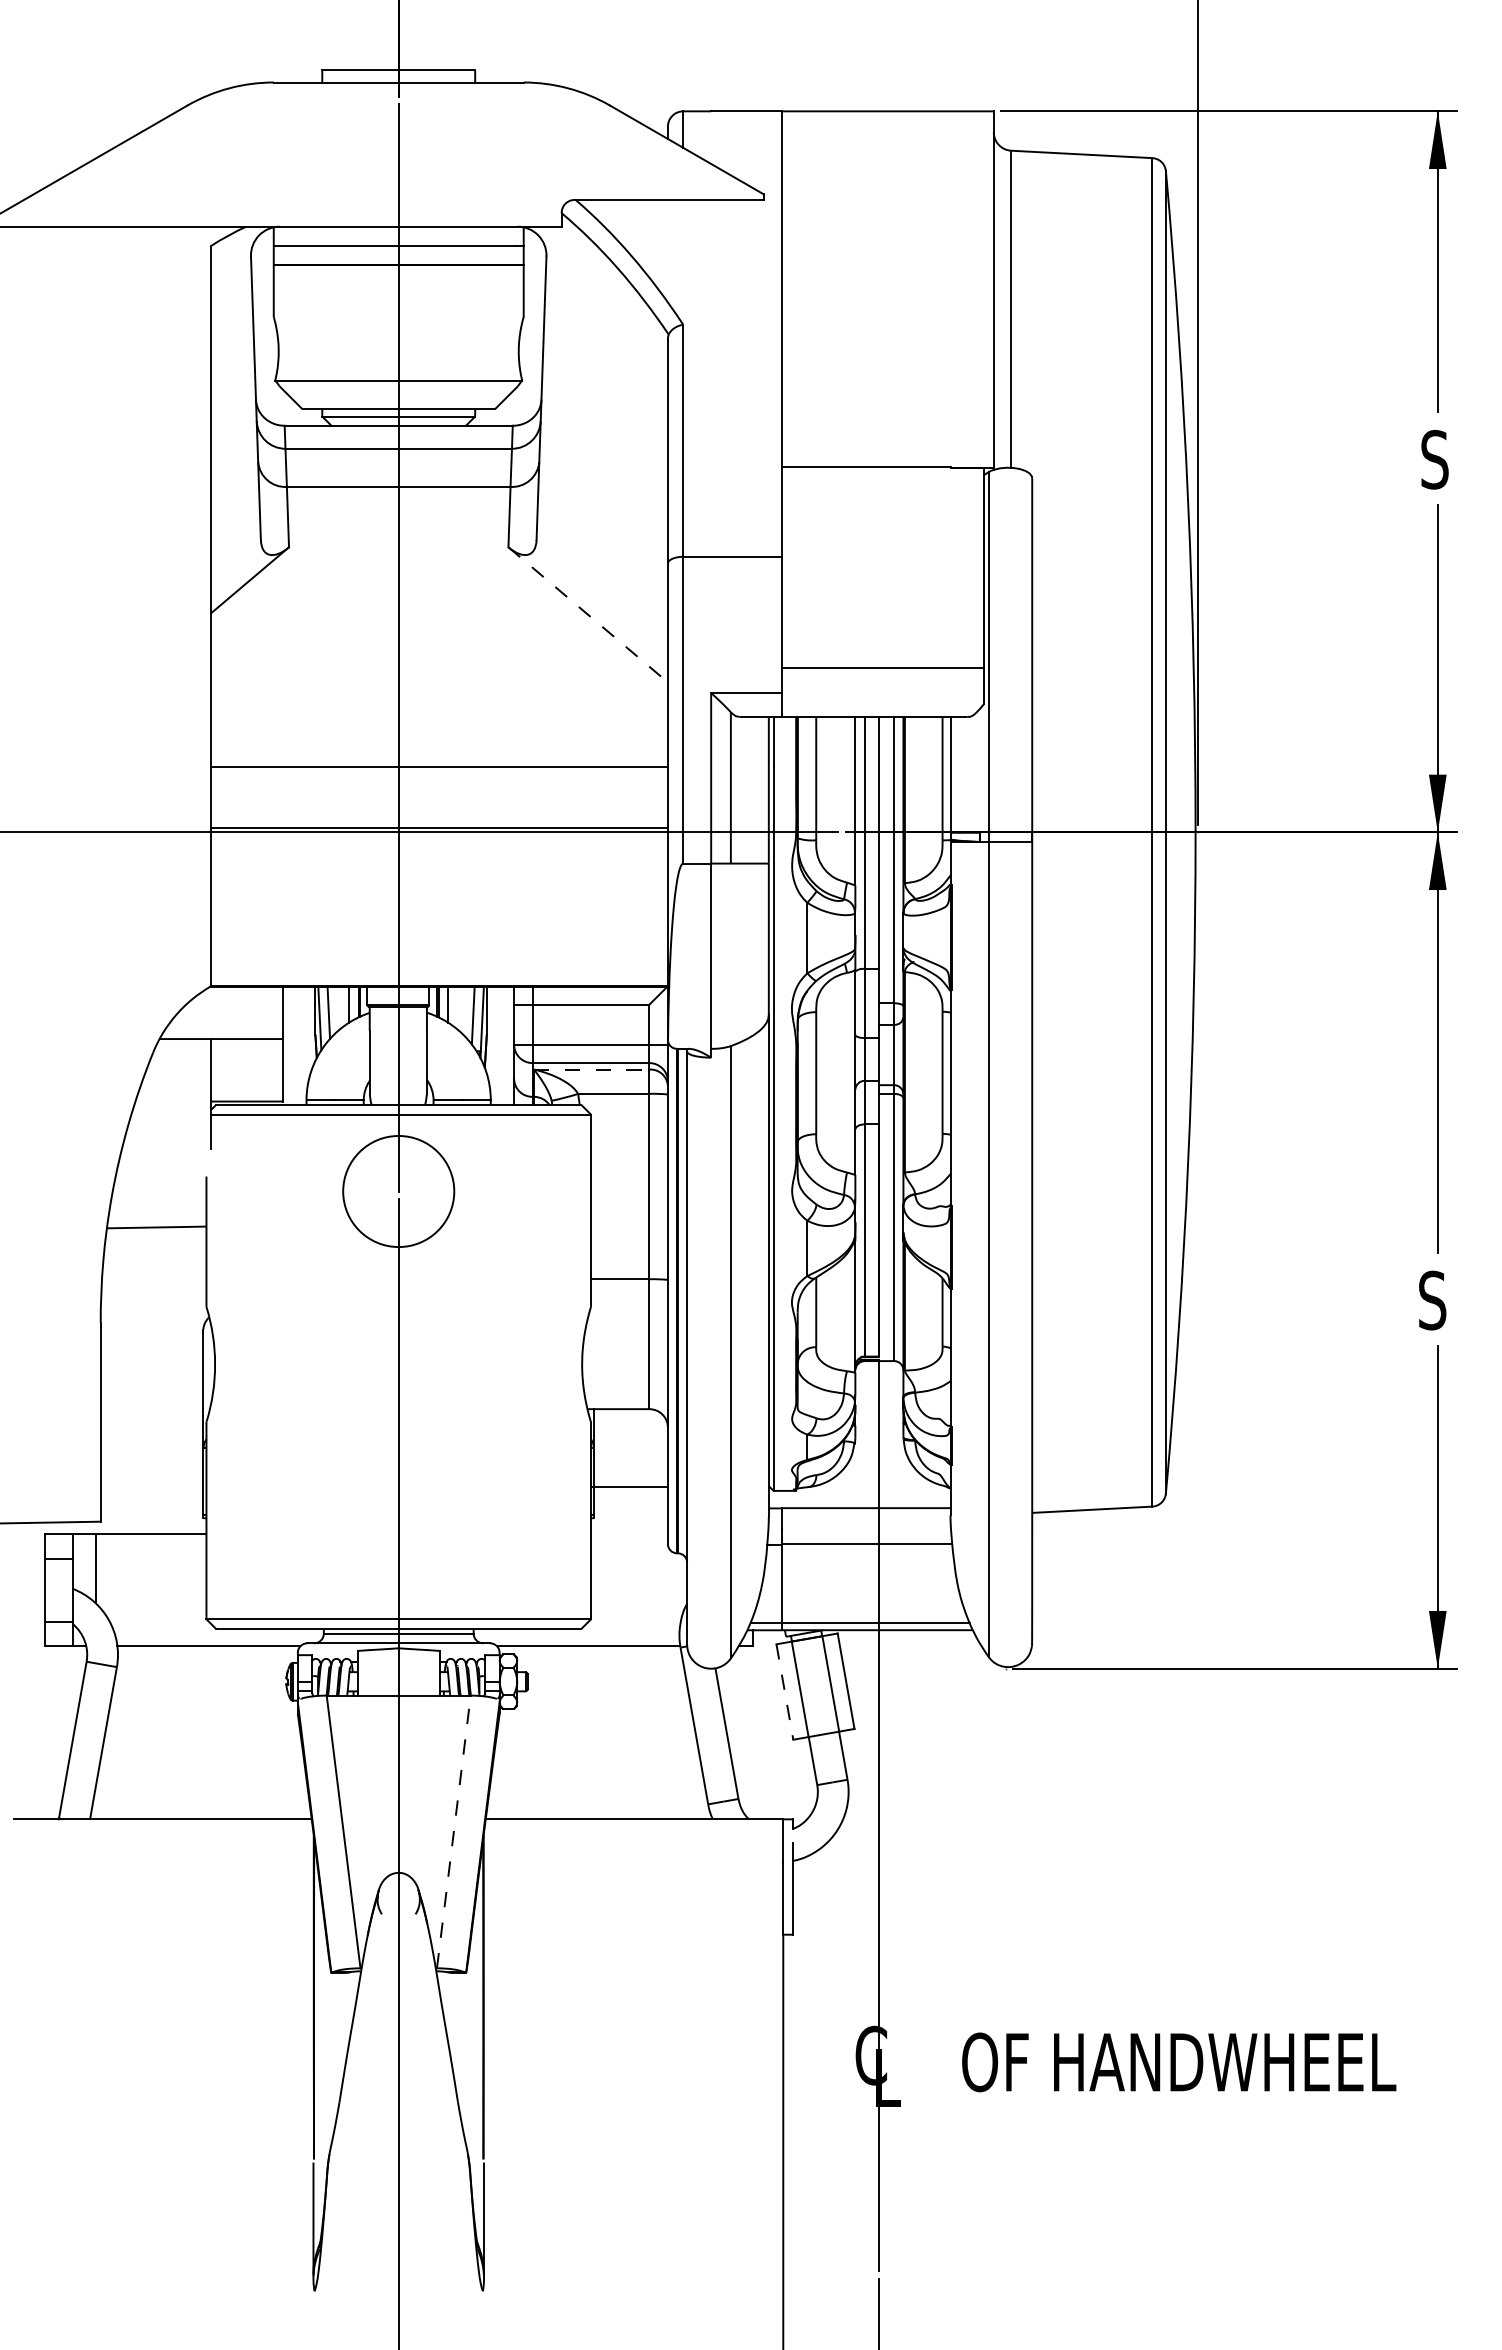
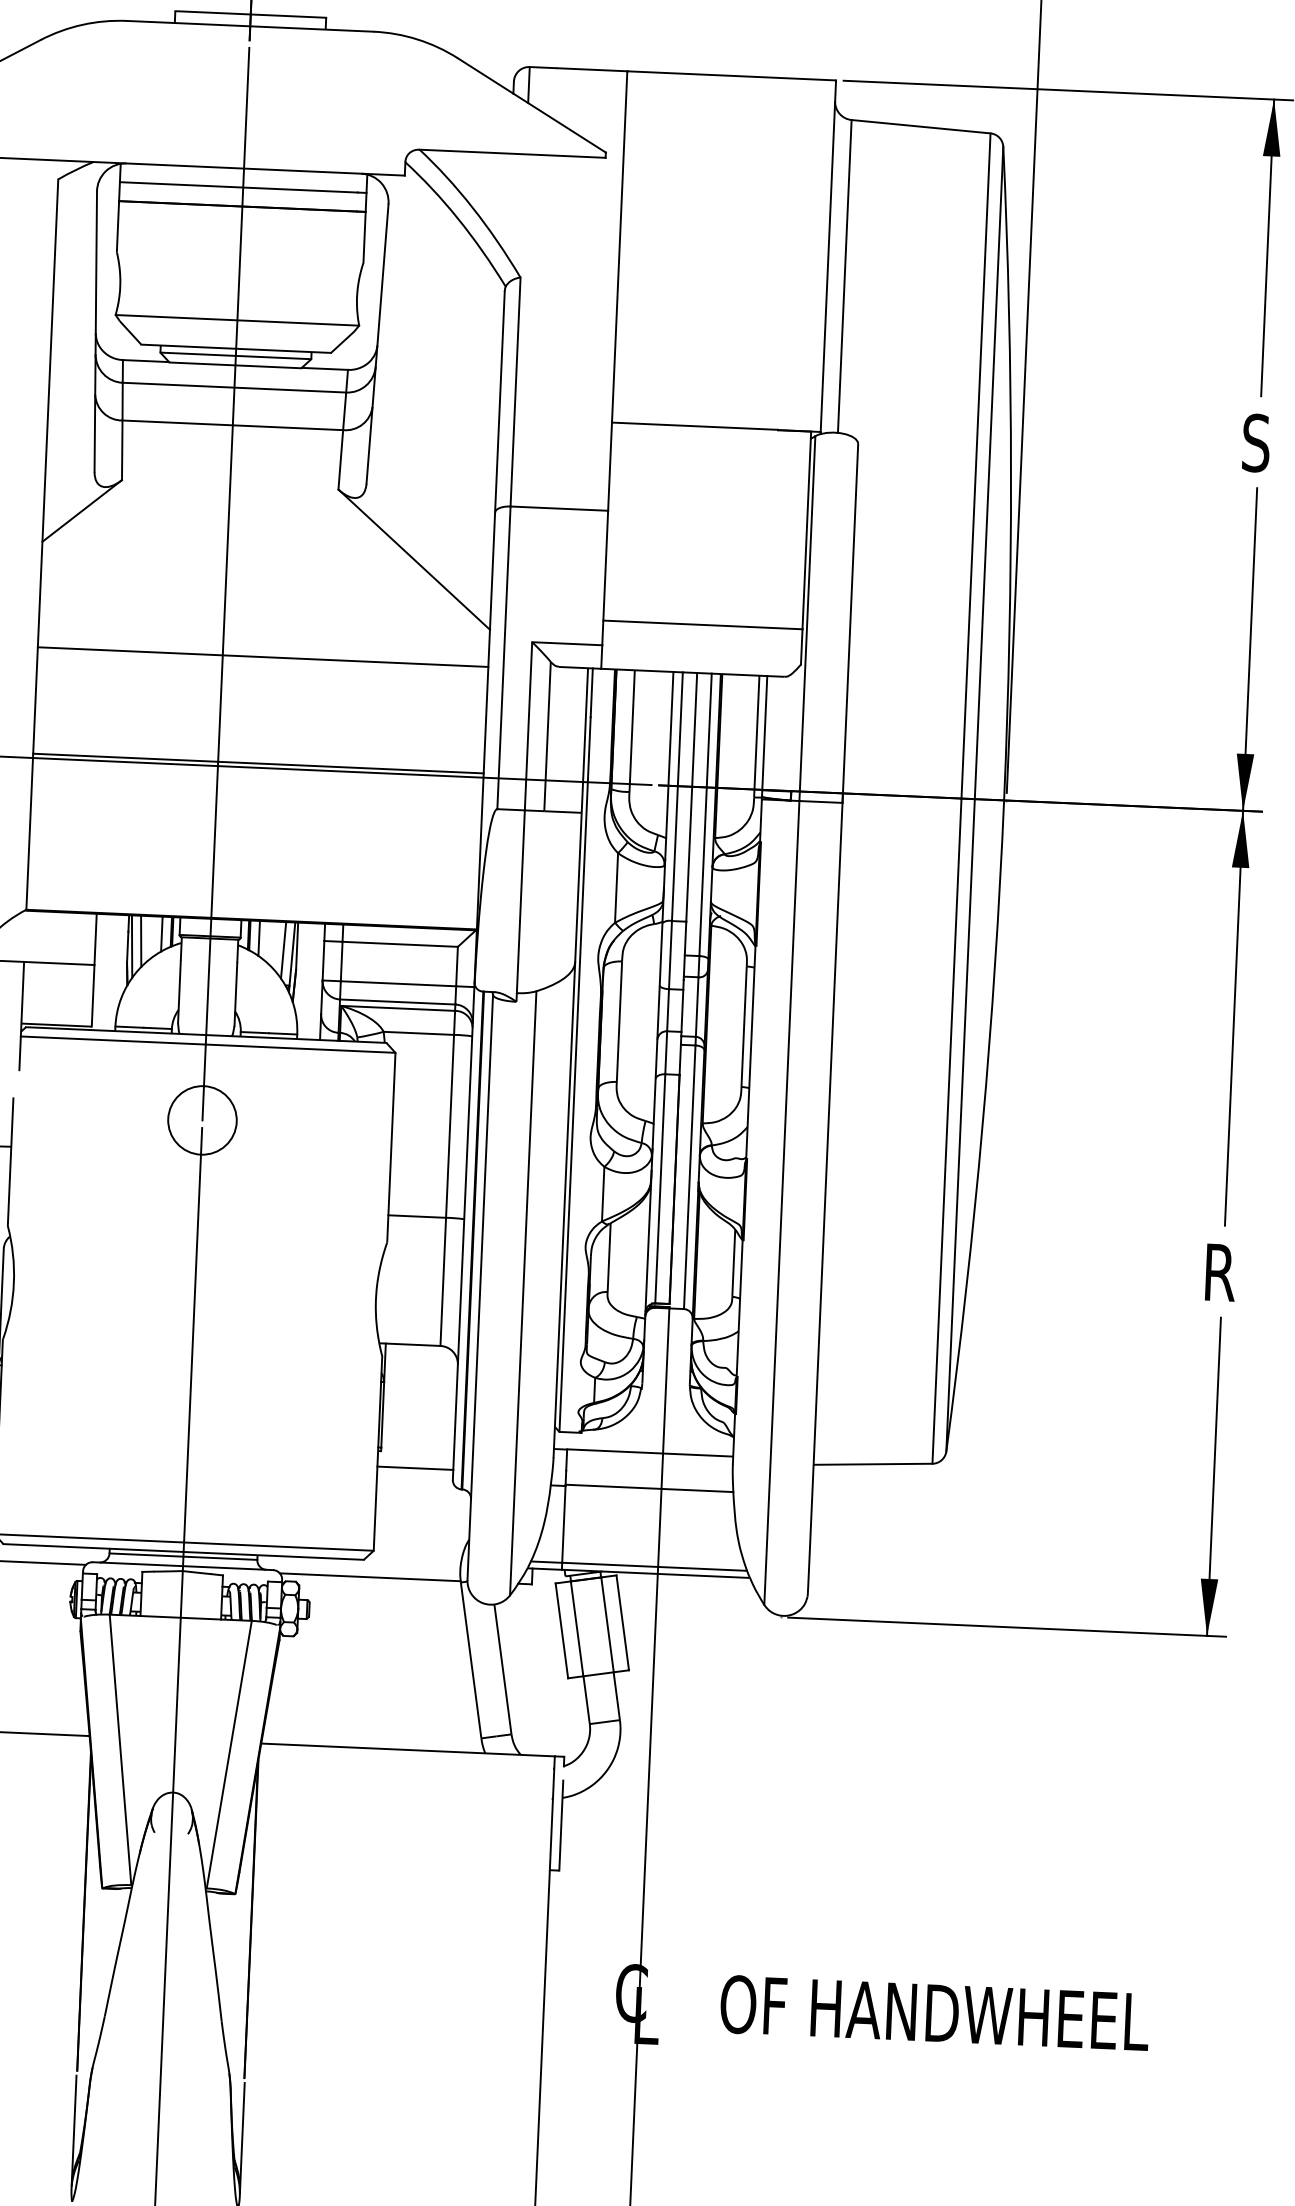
line: (588, 614) -> (414, 559), dashed -> solid
line: (439, 767) -> (262, 657), moved
line: (591, 1069) -> (397, 1008), dashed -> solid
circle: (398, 1191) -> (202, 1120), size x0.62
text: (1434, 1300) -> (1219, 1272), S -> R
line: (629, 1487) -> (415, 1468), moved
line: (784, 1692) -> (561, 1631), dashed -> solid
line: (453, 1831) -> (228, 1754), dashed -> solid

